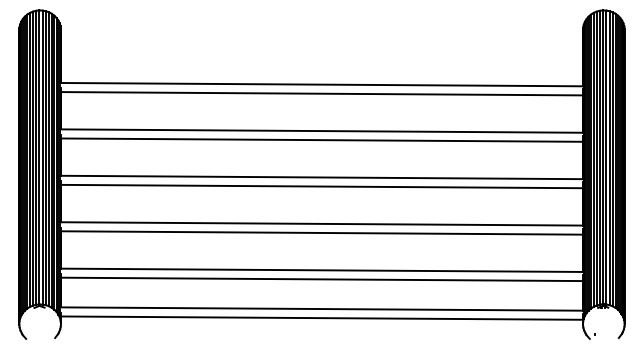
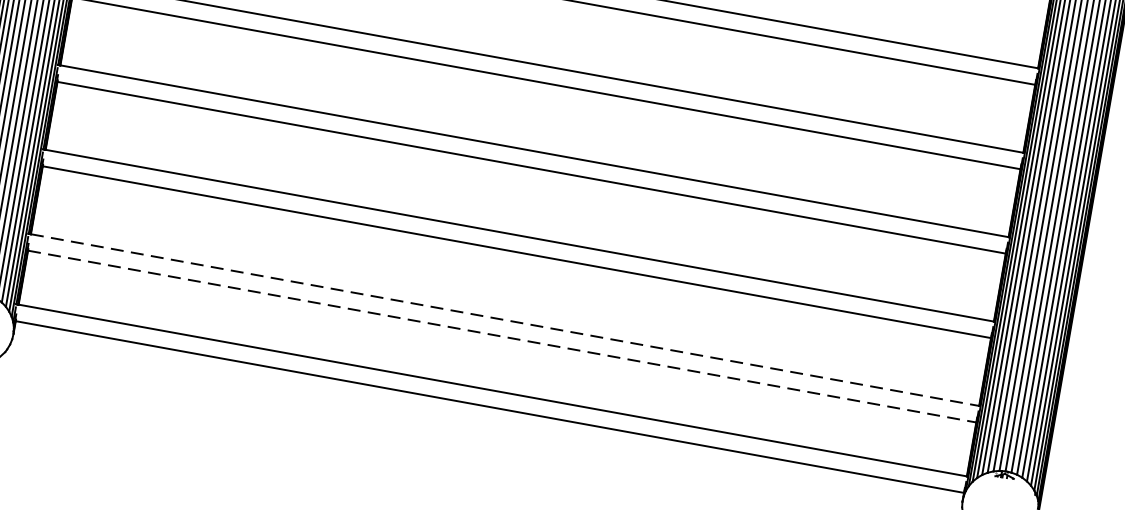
line: (322, 270) -> (505, 320), solid -> dashed
line: (322, 279) -> (503, 336), solid -> dashed

